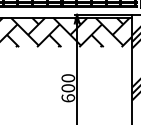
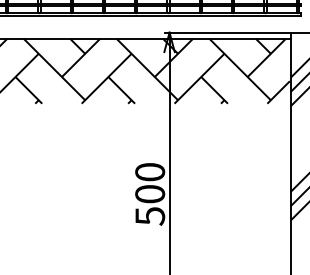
text: (68, 98) -> (150, 216), 600 -> 500

